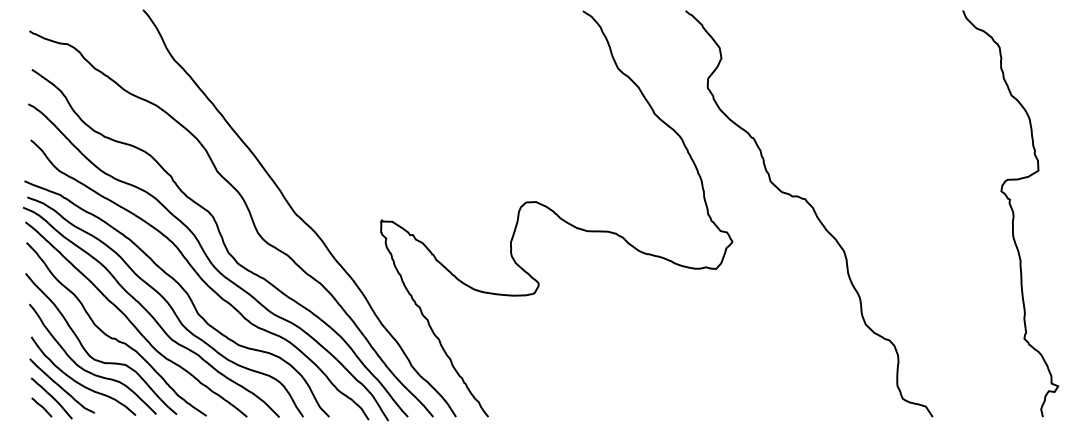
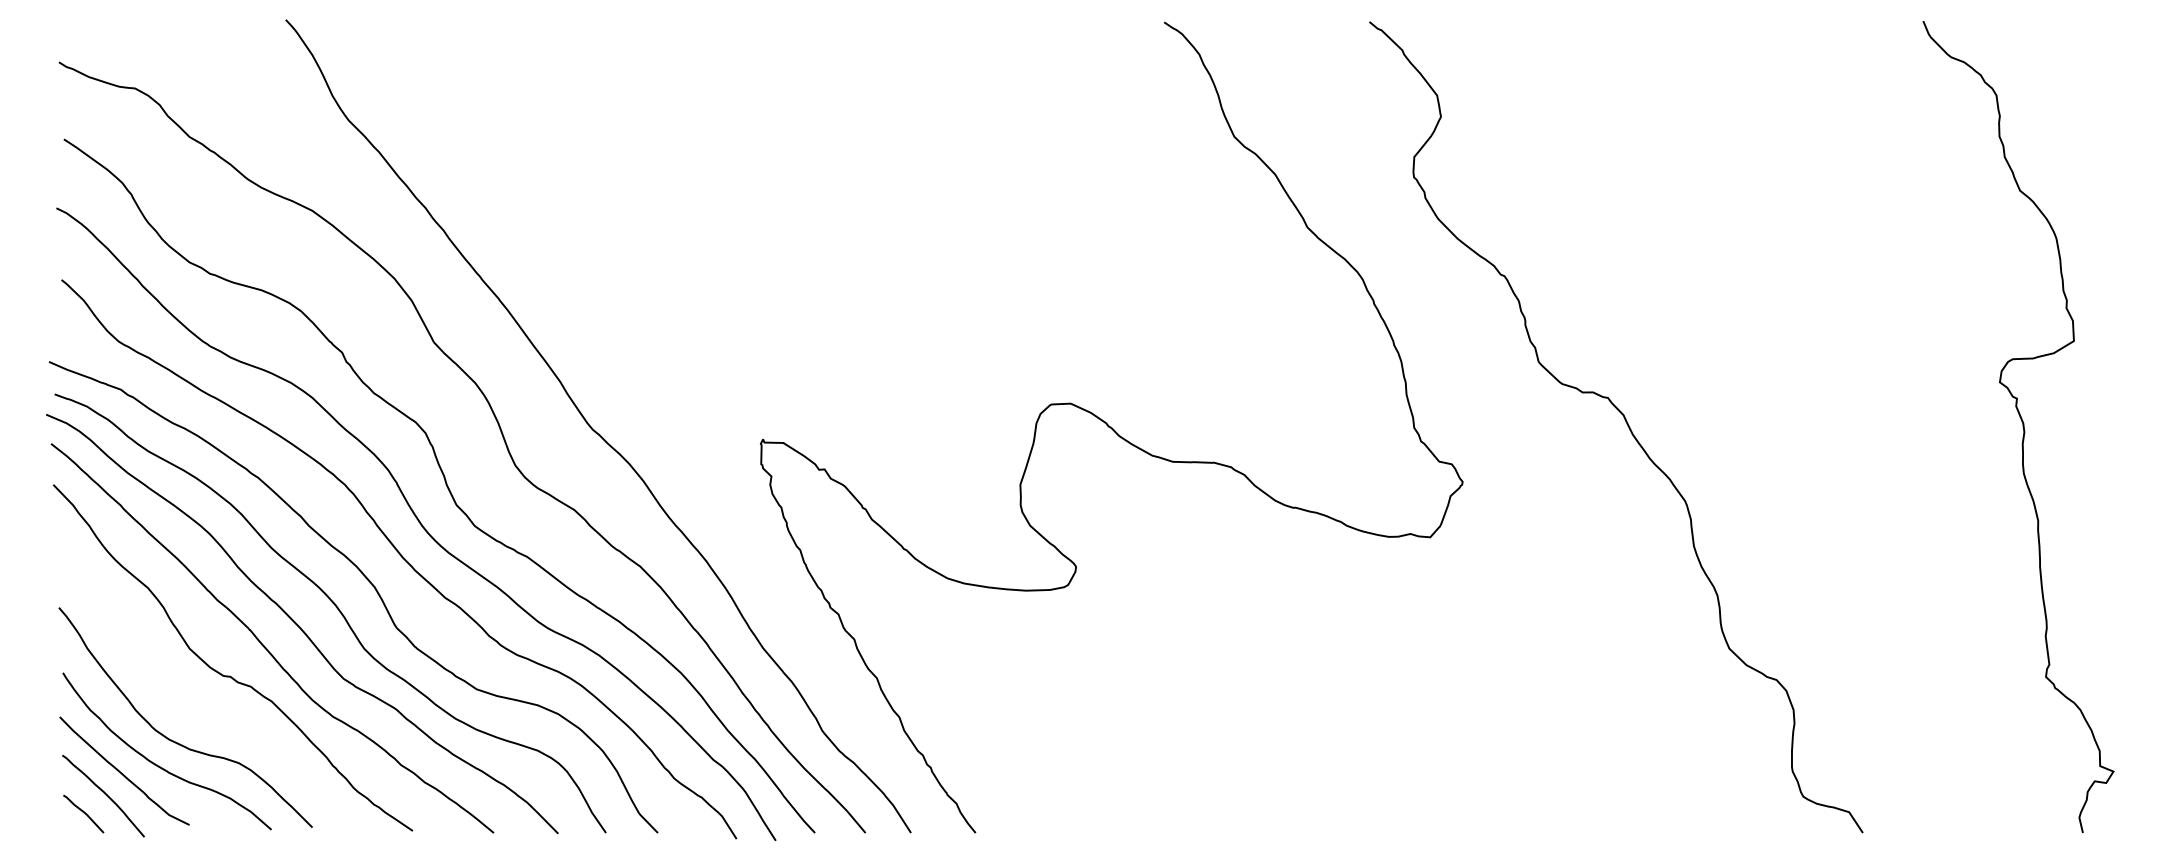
curve: (88, 352) -> (176, 704), removed

